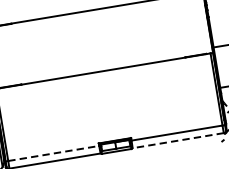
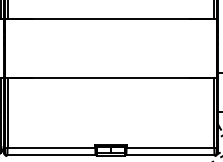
line: (177, 141) -> (169, 155), dashed -> solid
line: (53, 153) -> (51, 147), dashed -> solid

